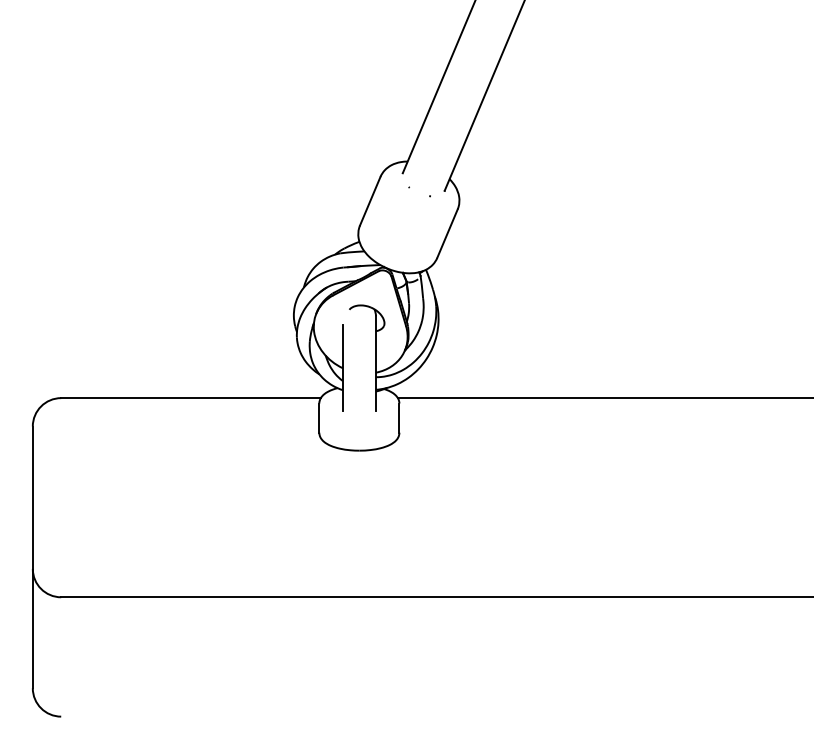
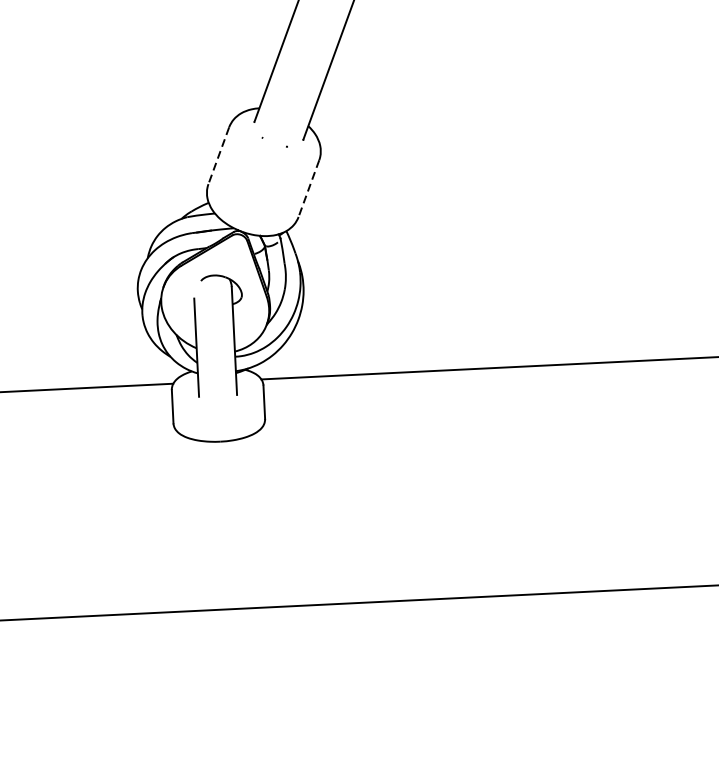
line: (370, 201) -> (219, 156), solid -> dashed
line: (447, 234) -> (308, 189), solid -> dashed

